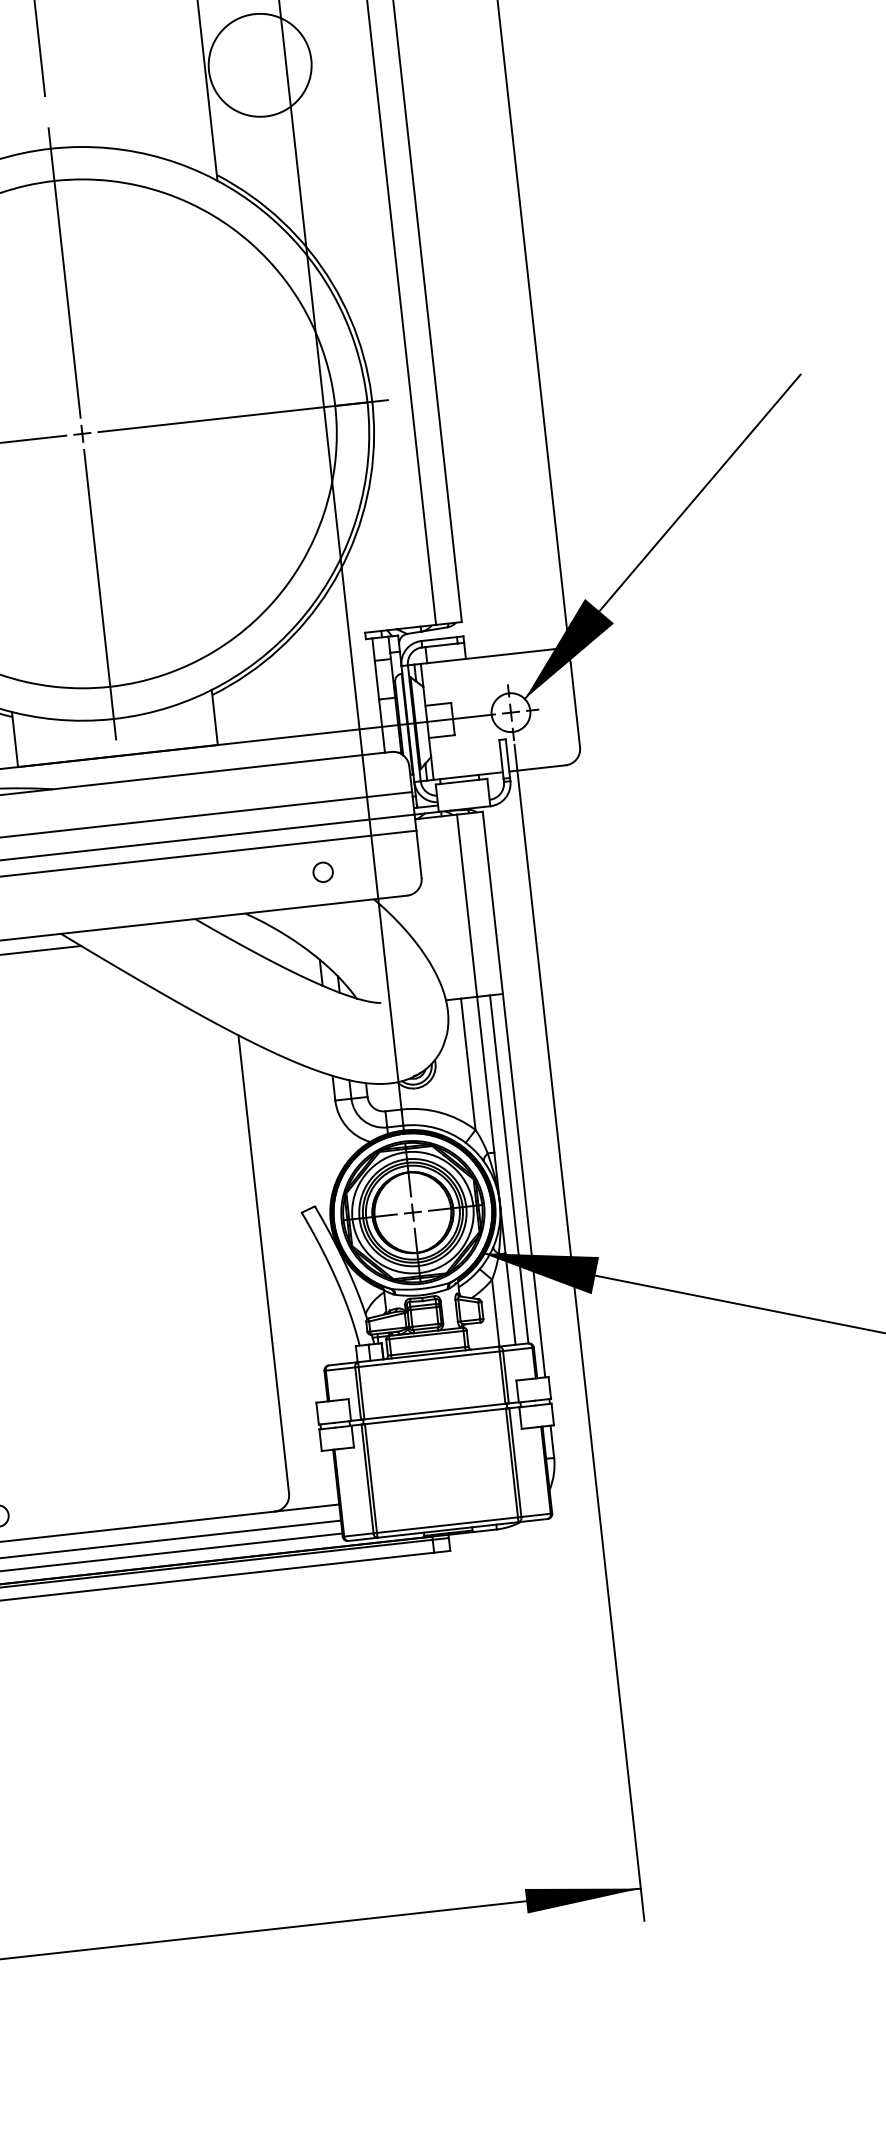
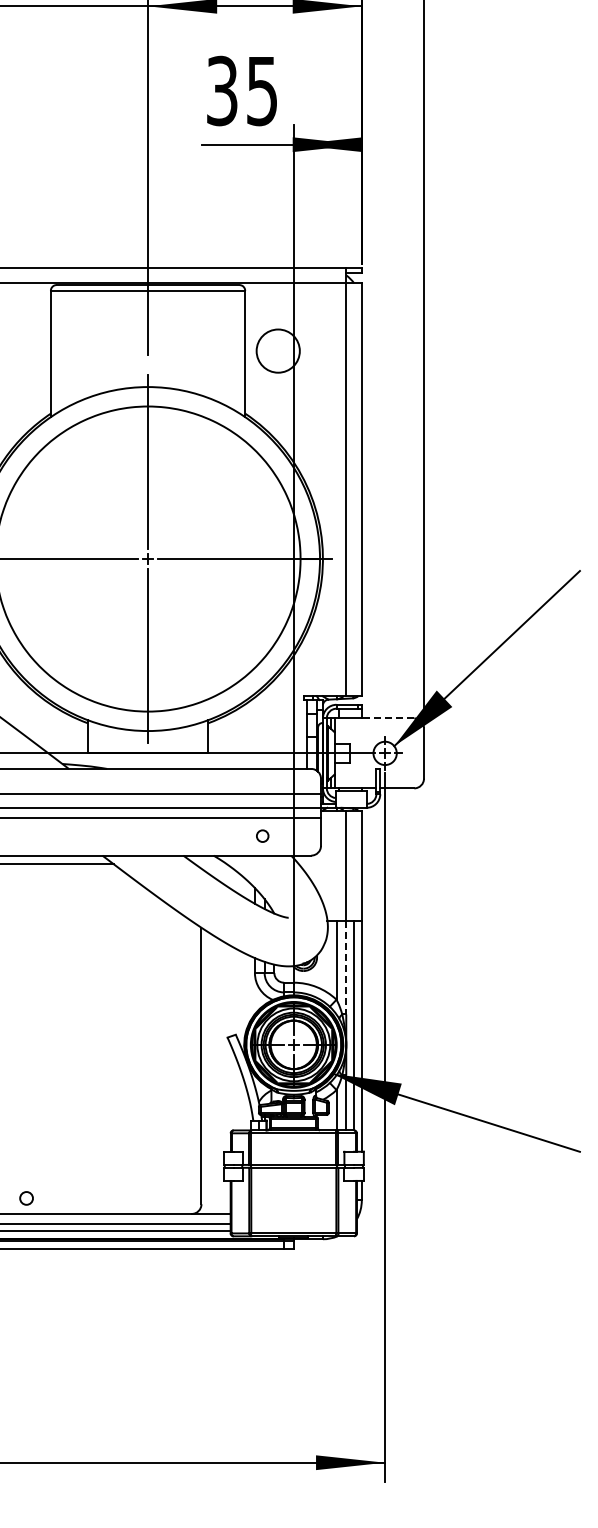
circle: (260, 64) -> (278, 350), size x0.7
line: (508, 654) -> (387, 718), solid -> dashed
line: (486, 1074) -> (346, 967), solid -> dashed

